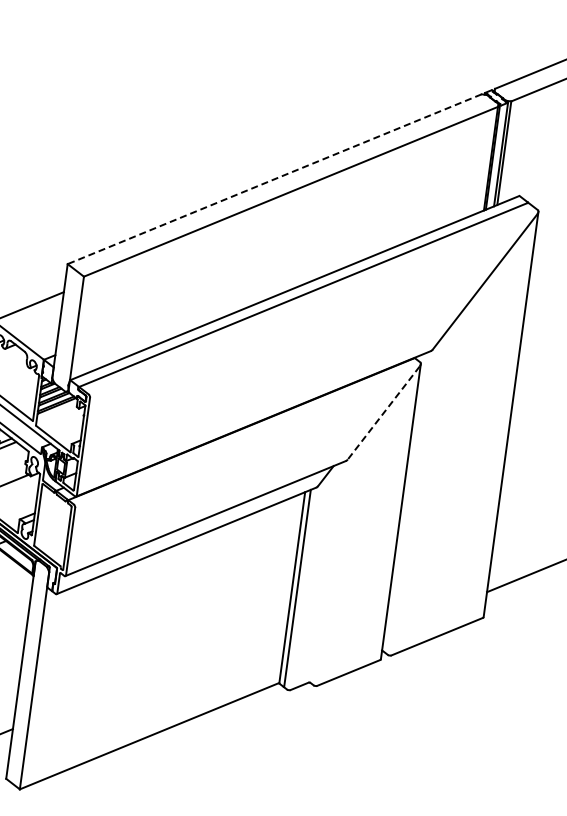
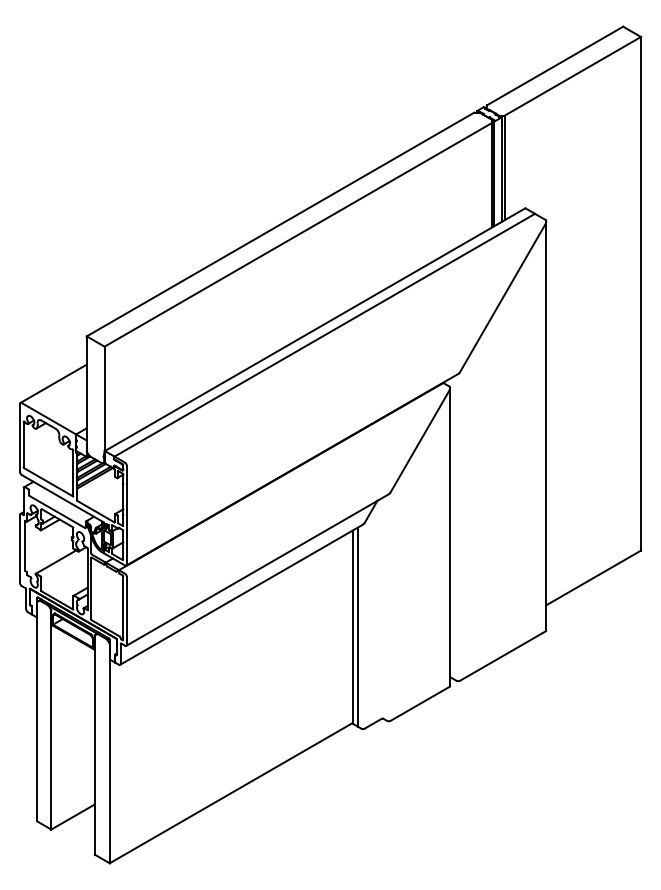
line: (274, 179) -> (280, 224), dashed -> solid
line: (384, 413) -> (420, 441), dashed -> solid

